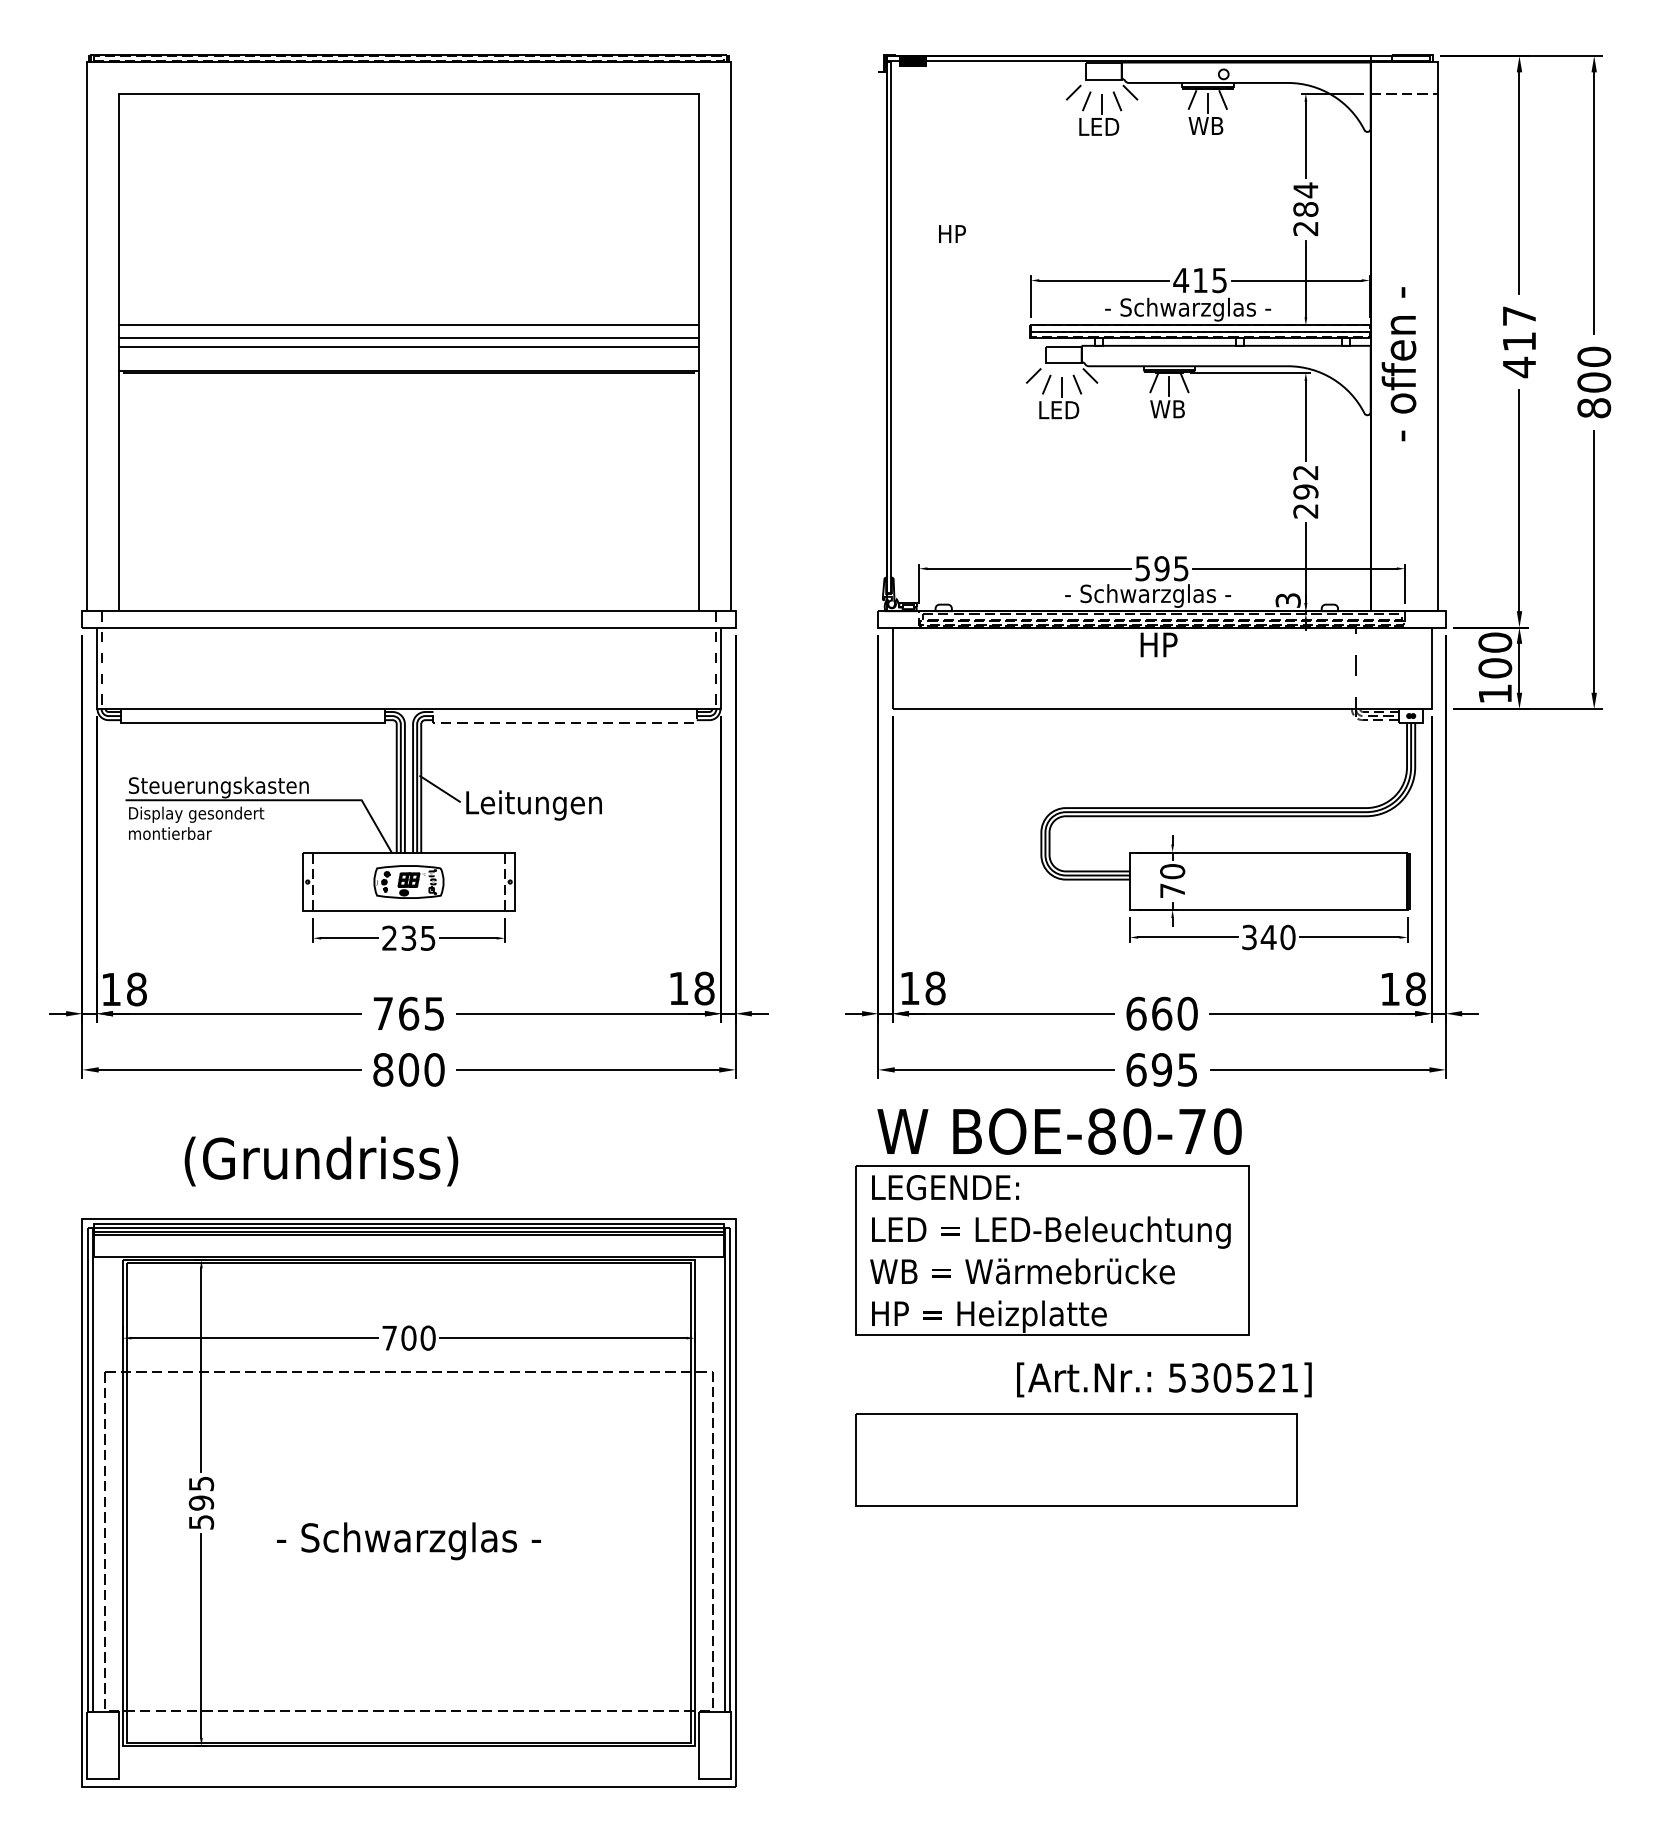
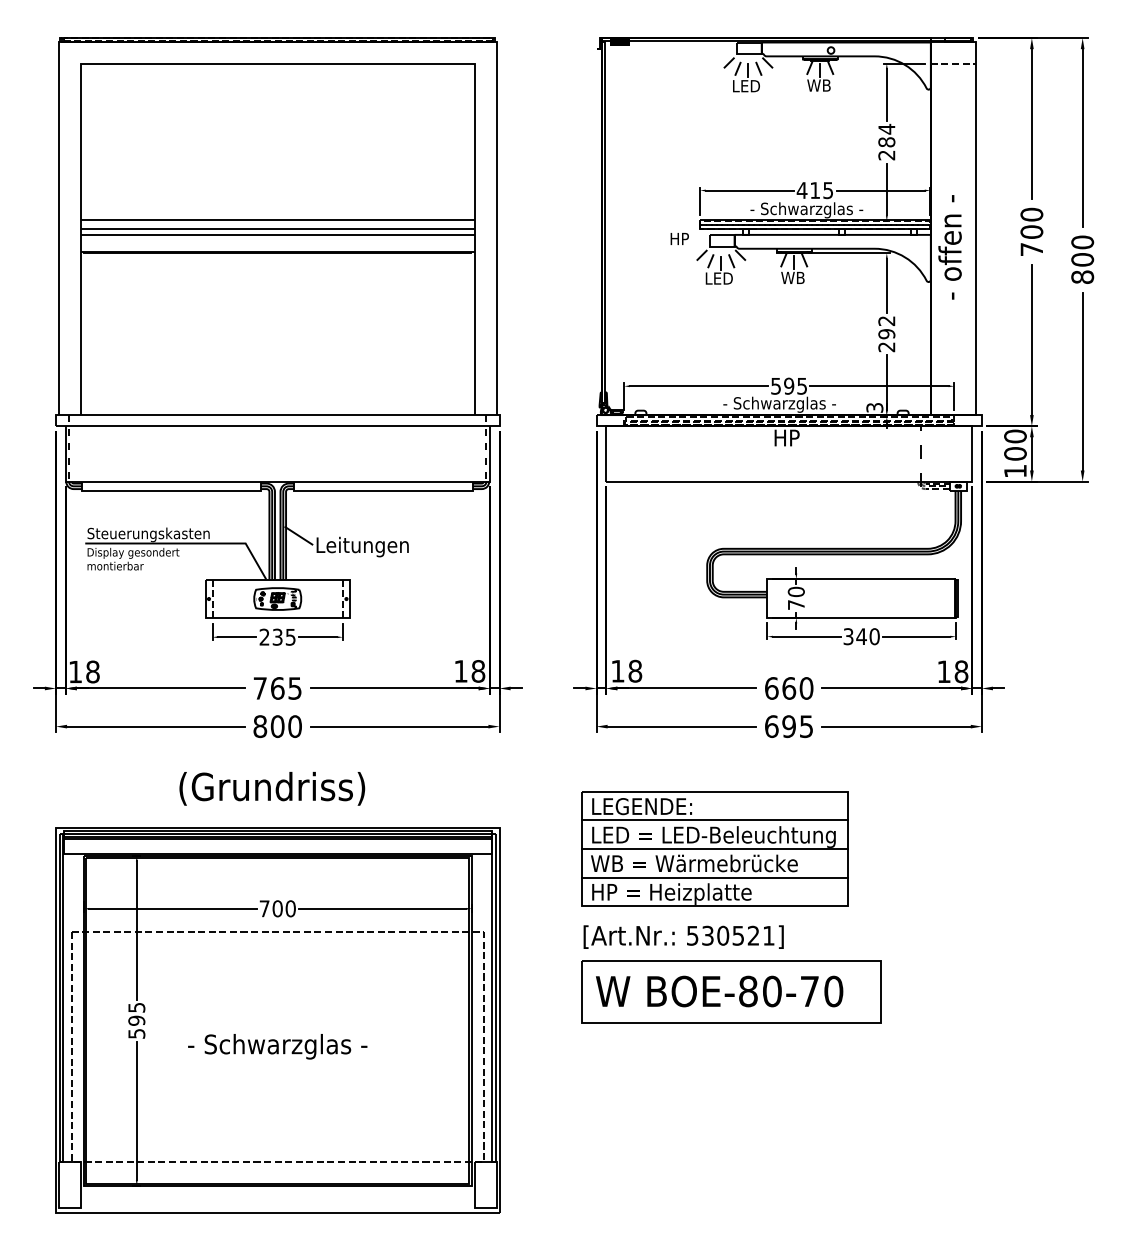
text: (951, 233) -> (679, 238), moved
text: (1518, 340) -> (1031, 231), 417 -> 700
line: (564, 723) -> (383, 491), dashed -> solid
text: (1059, 1131) -> (719, 991), moved
text: (321, 1161) -> (272, 788), moved
line: (1052, 1208) -> (714, 820), added
line: (1052, 1250) -> (714, 849), added
line: (1052, 1292) -> (714, 877), added
text: (1164, 1378) -> (683, 936), moved

